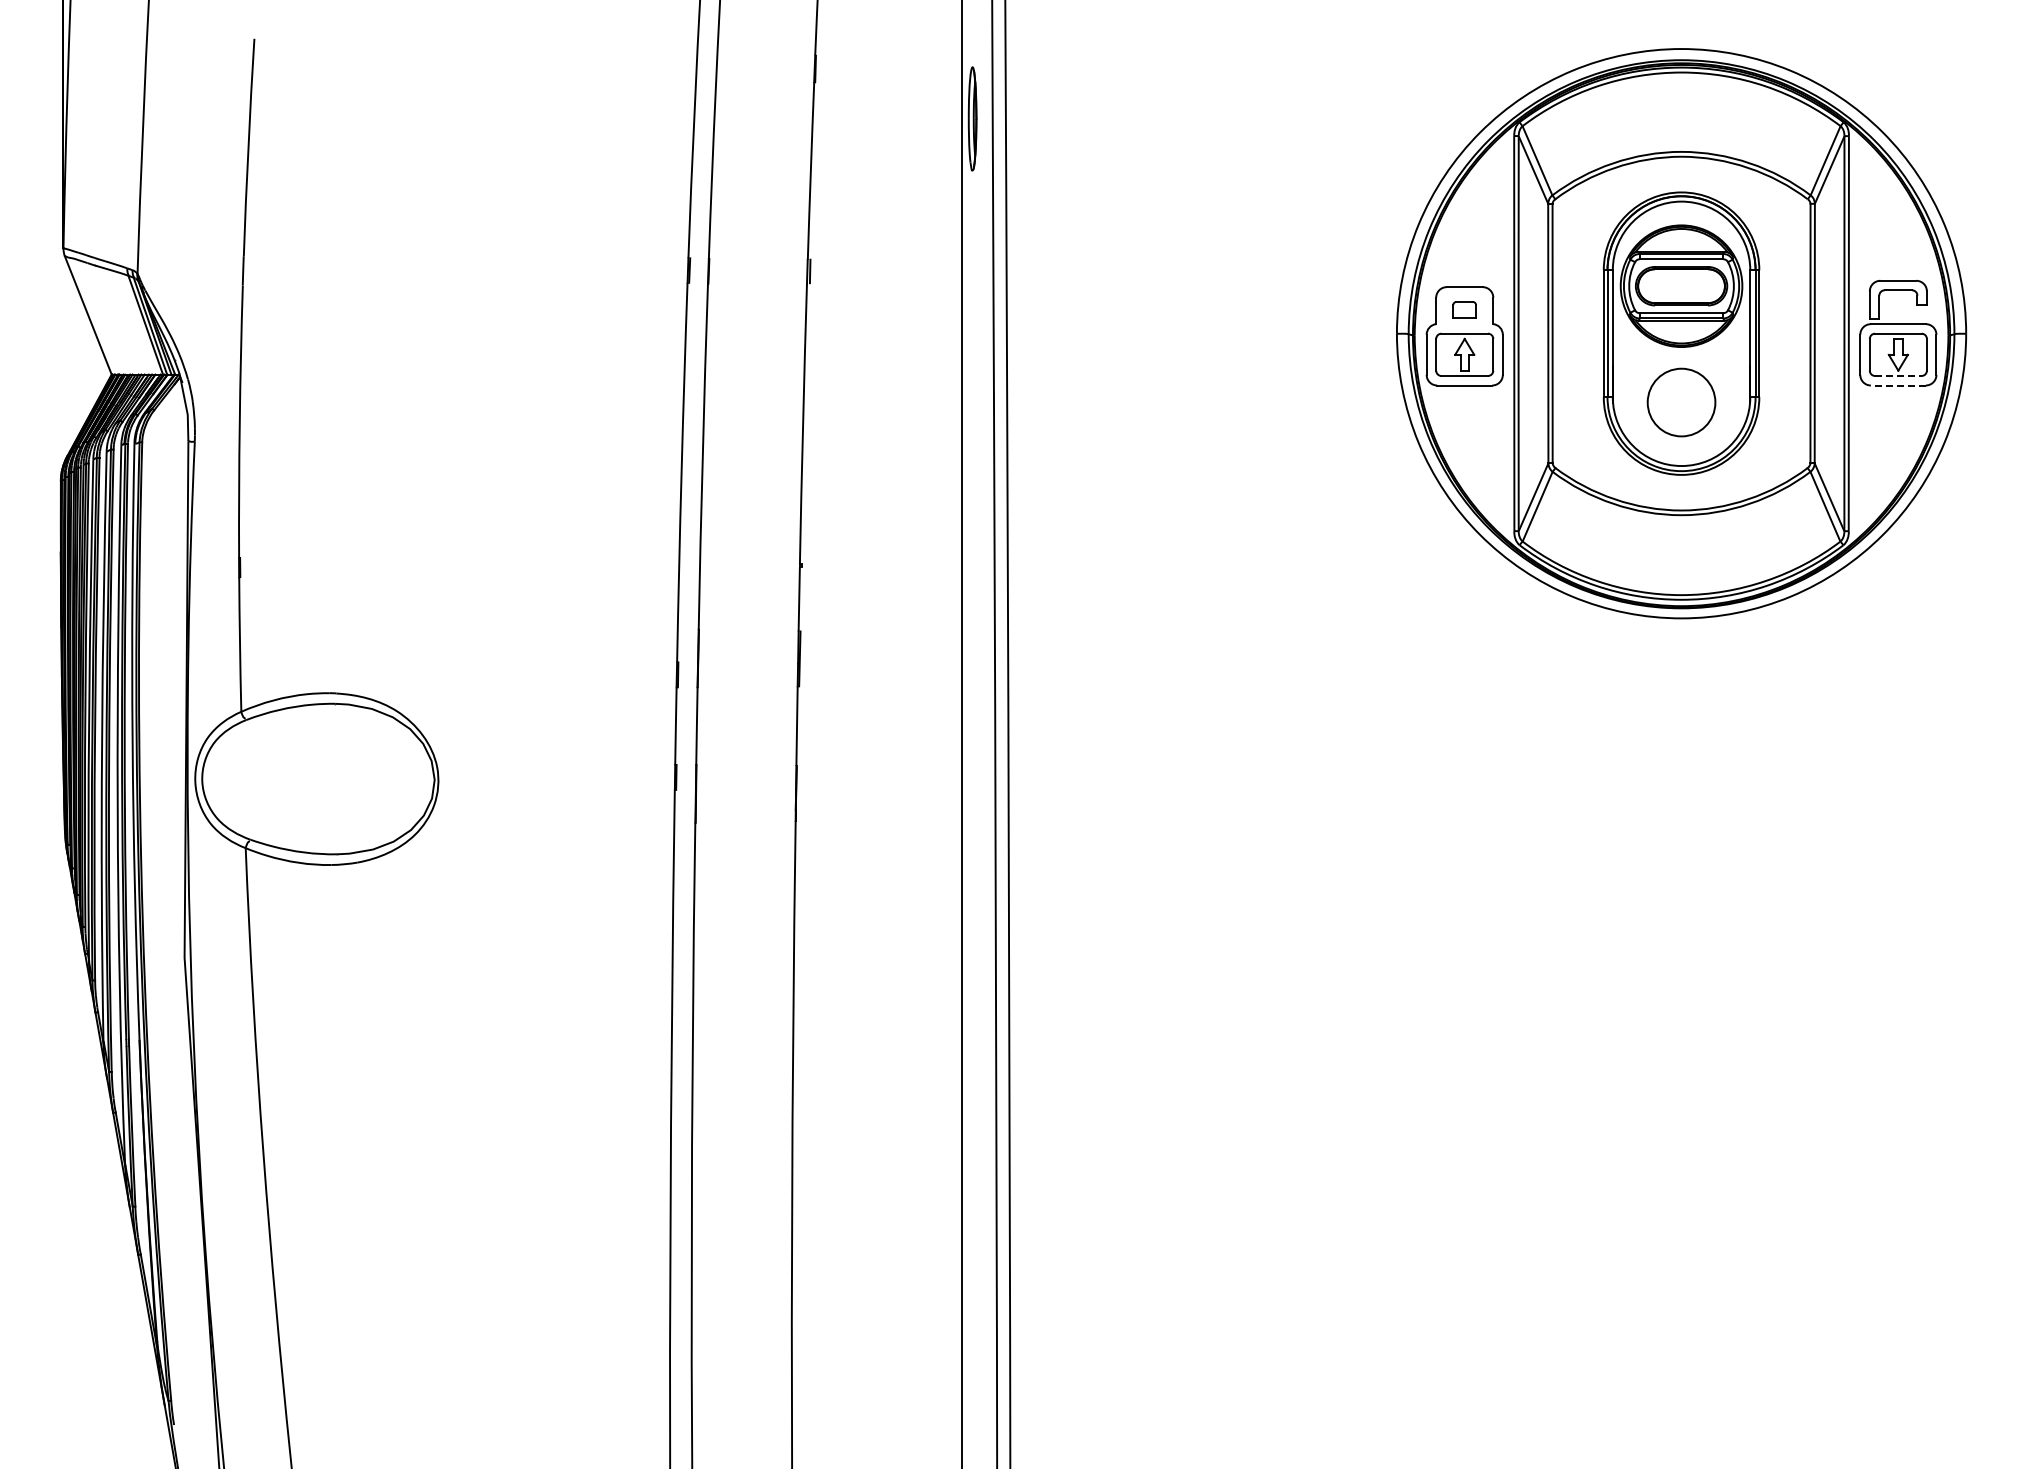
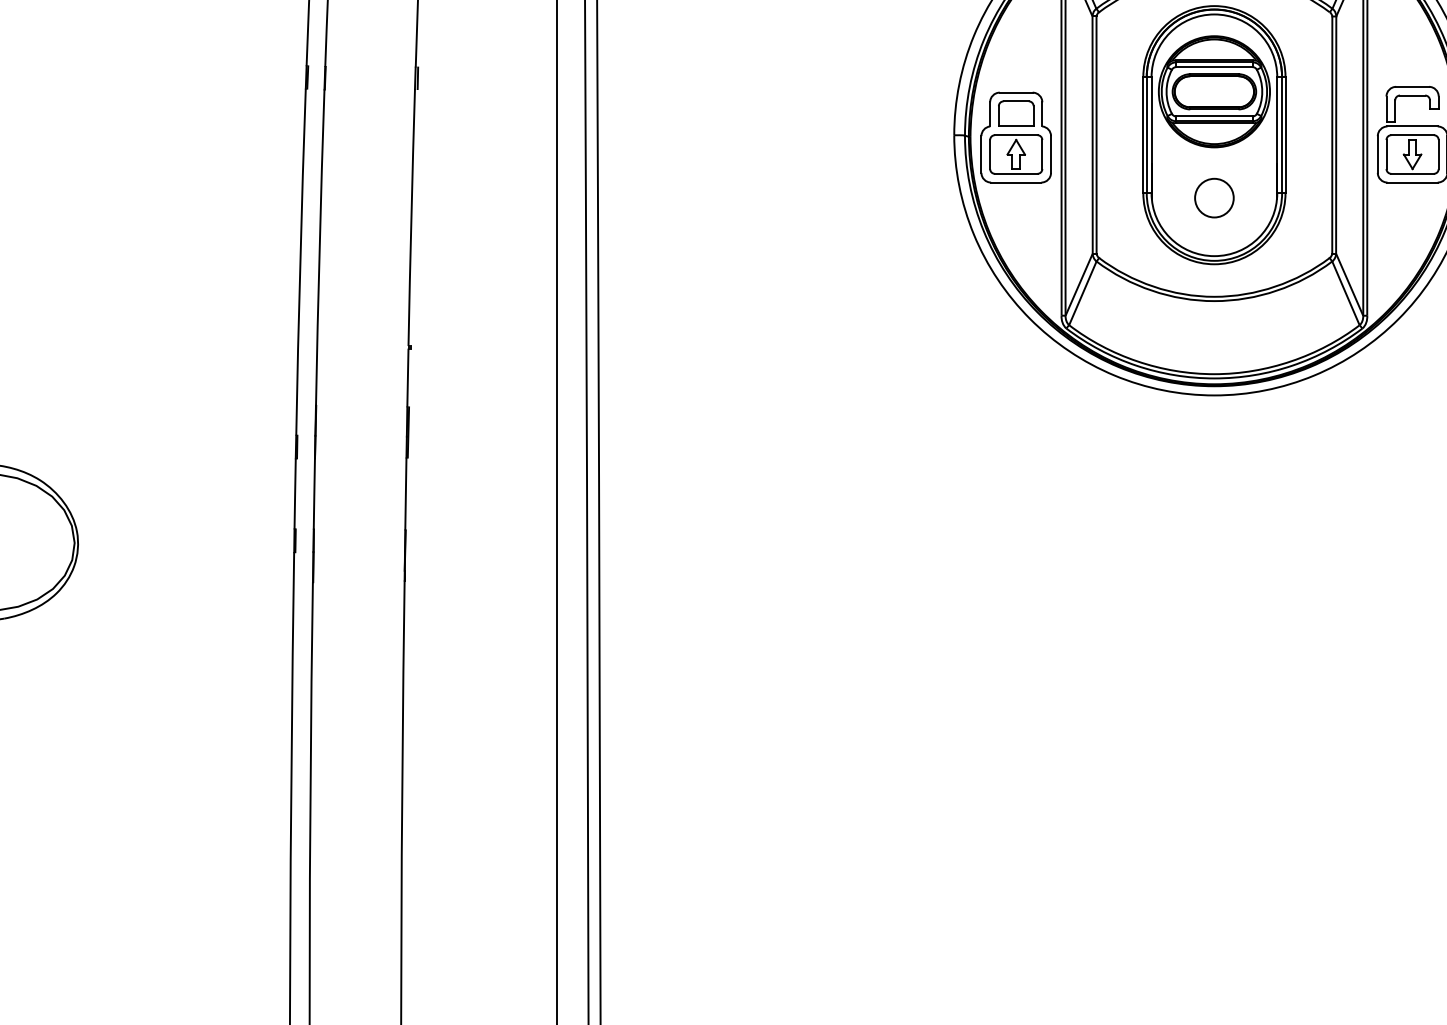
part: (1464, 309) -> (1016, 113), size x1.67
line: (1898, 375) -> (1412, 173), dashed -> solid
line: (1897, 385) -> (1411, 182), dashed -> solid
circle: (1681, 402) -> (1214, 198), size x0.62

